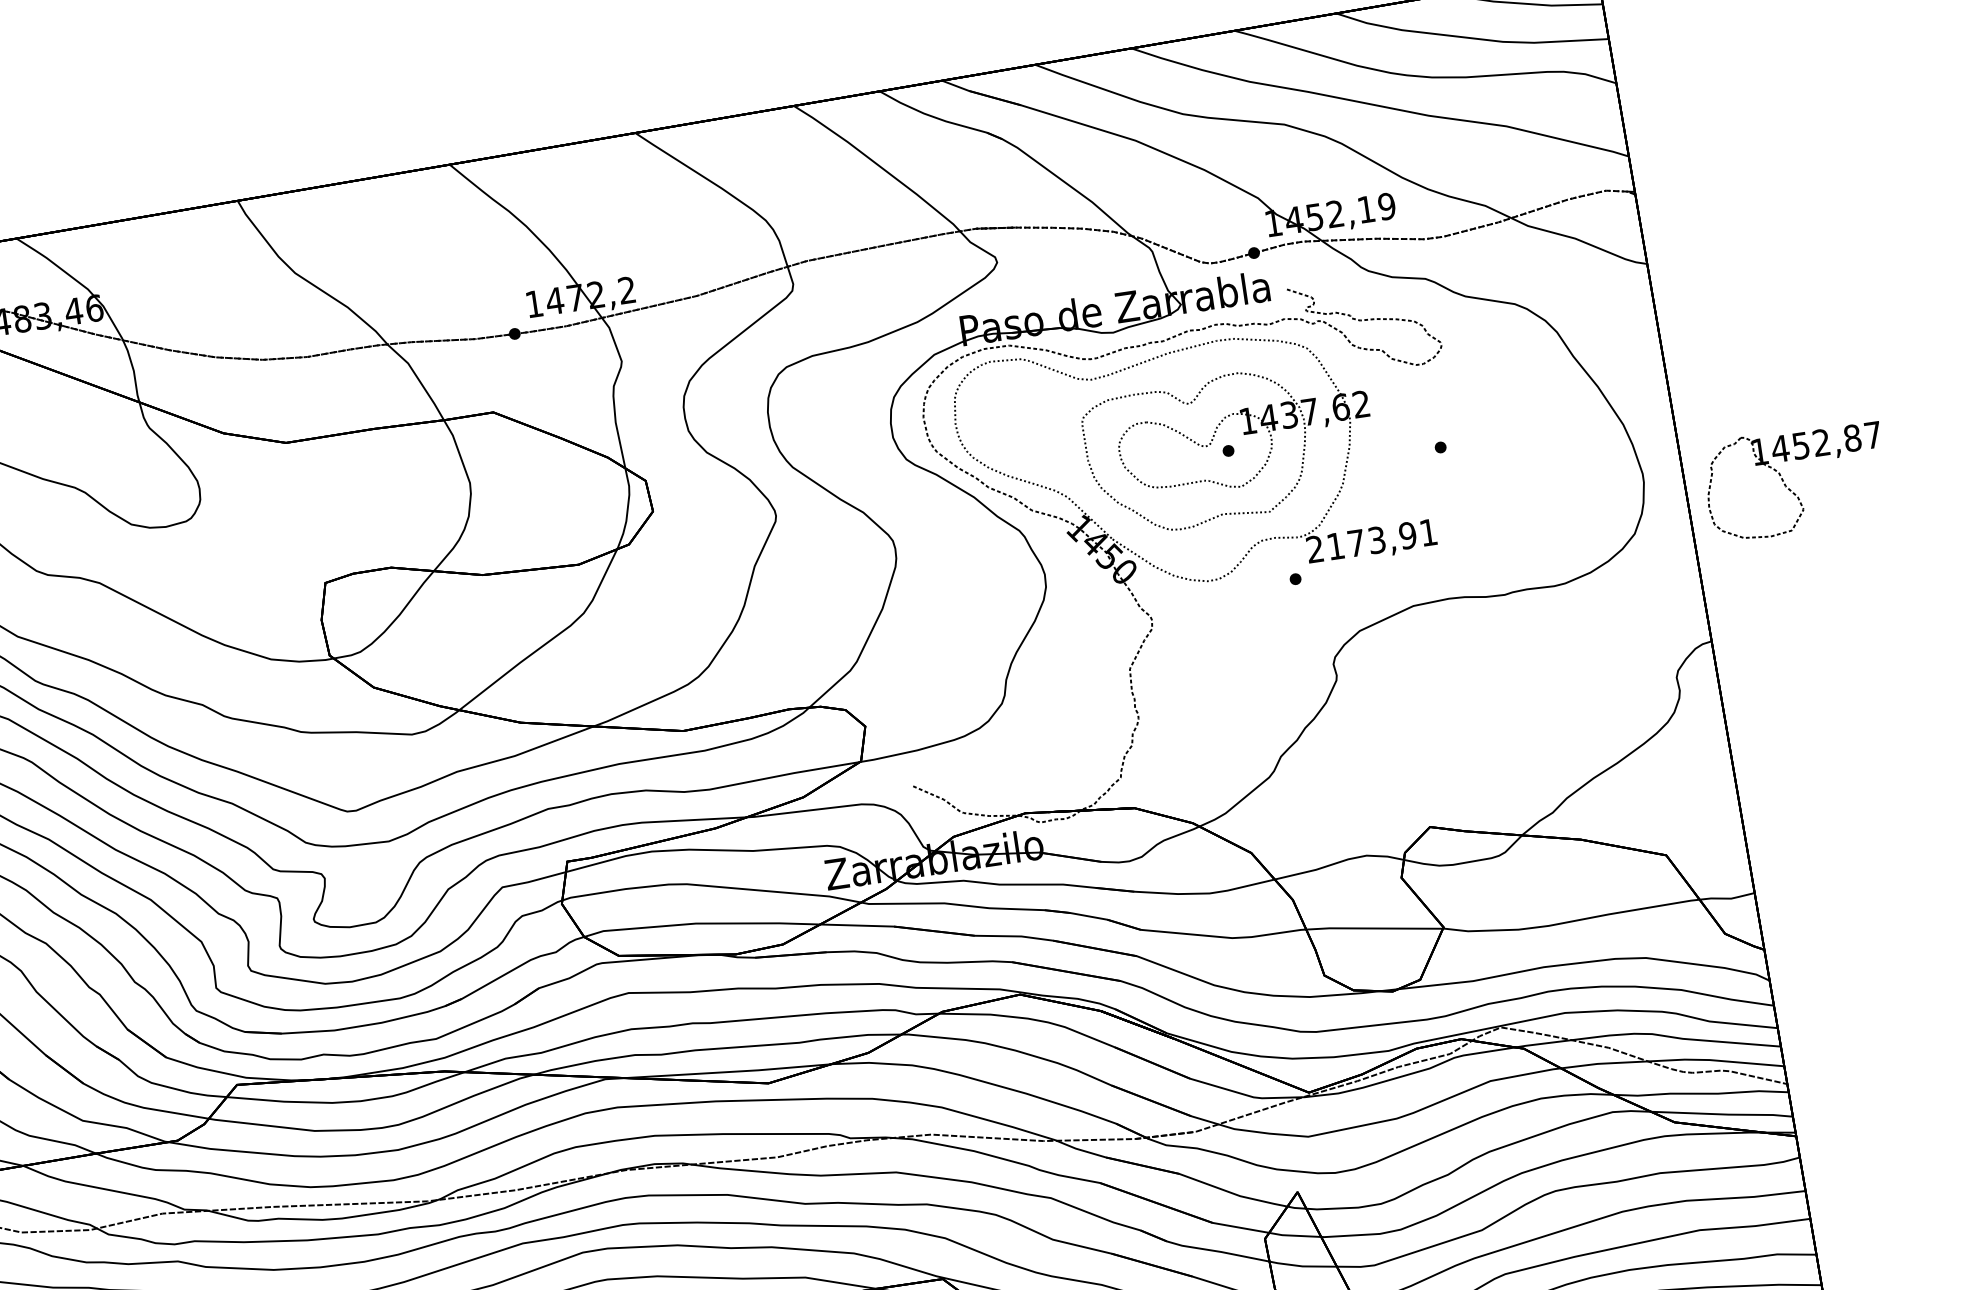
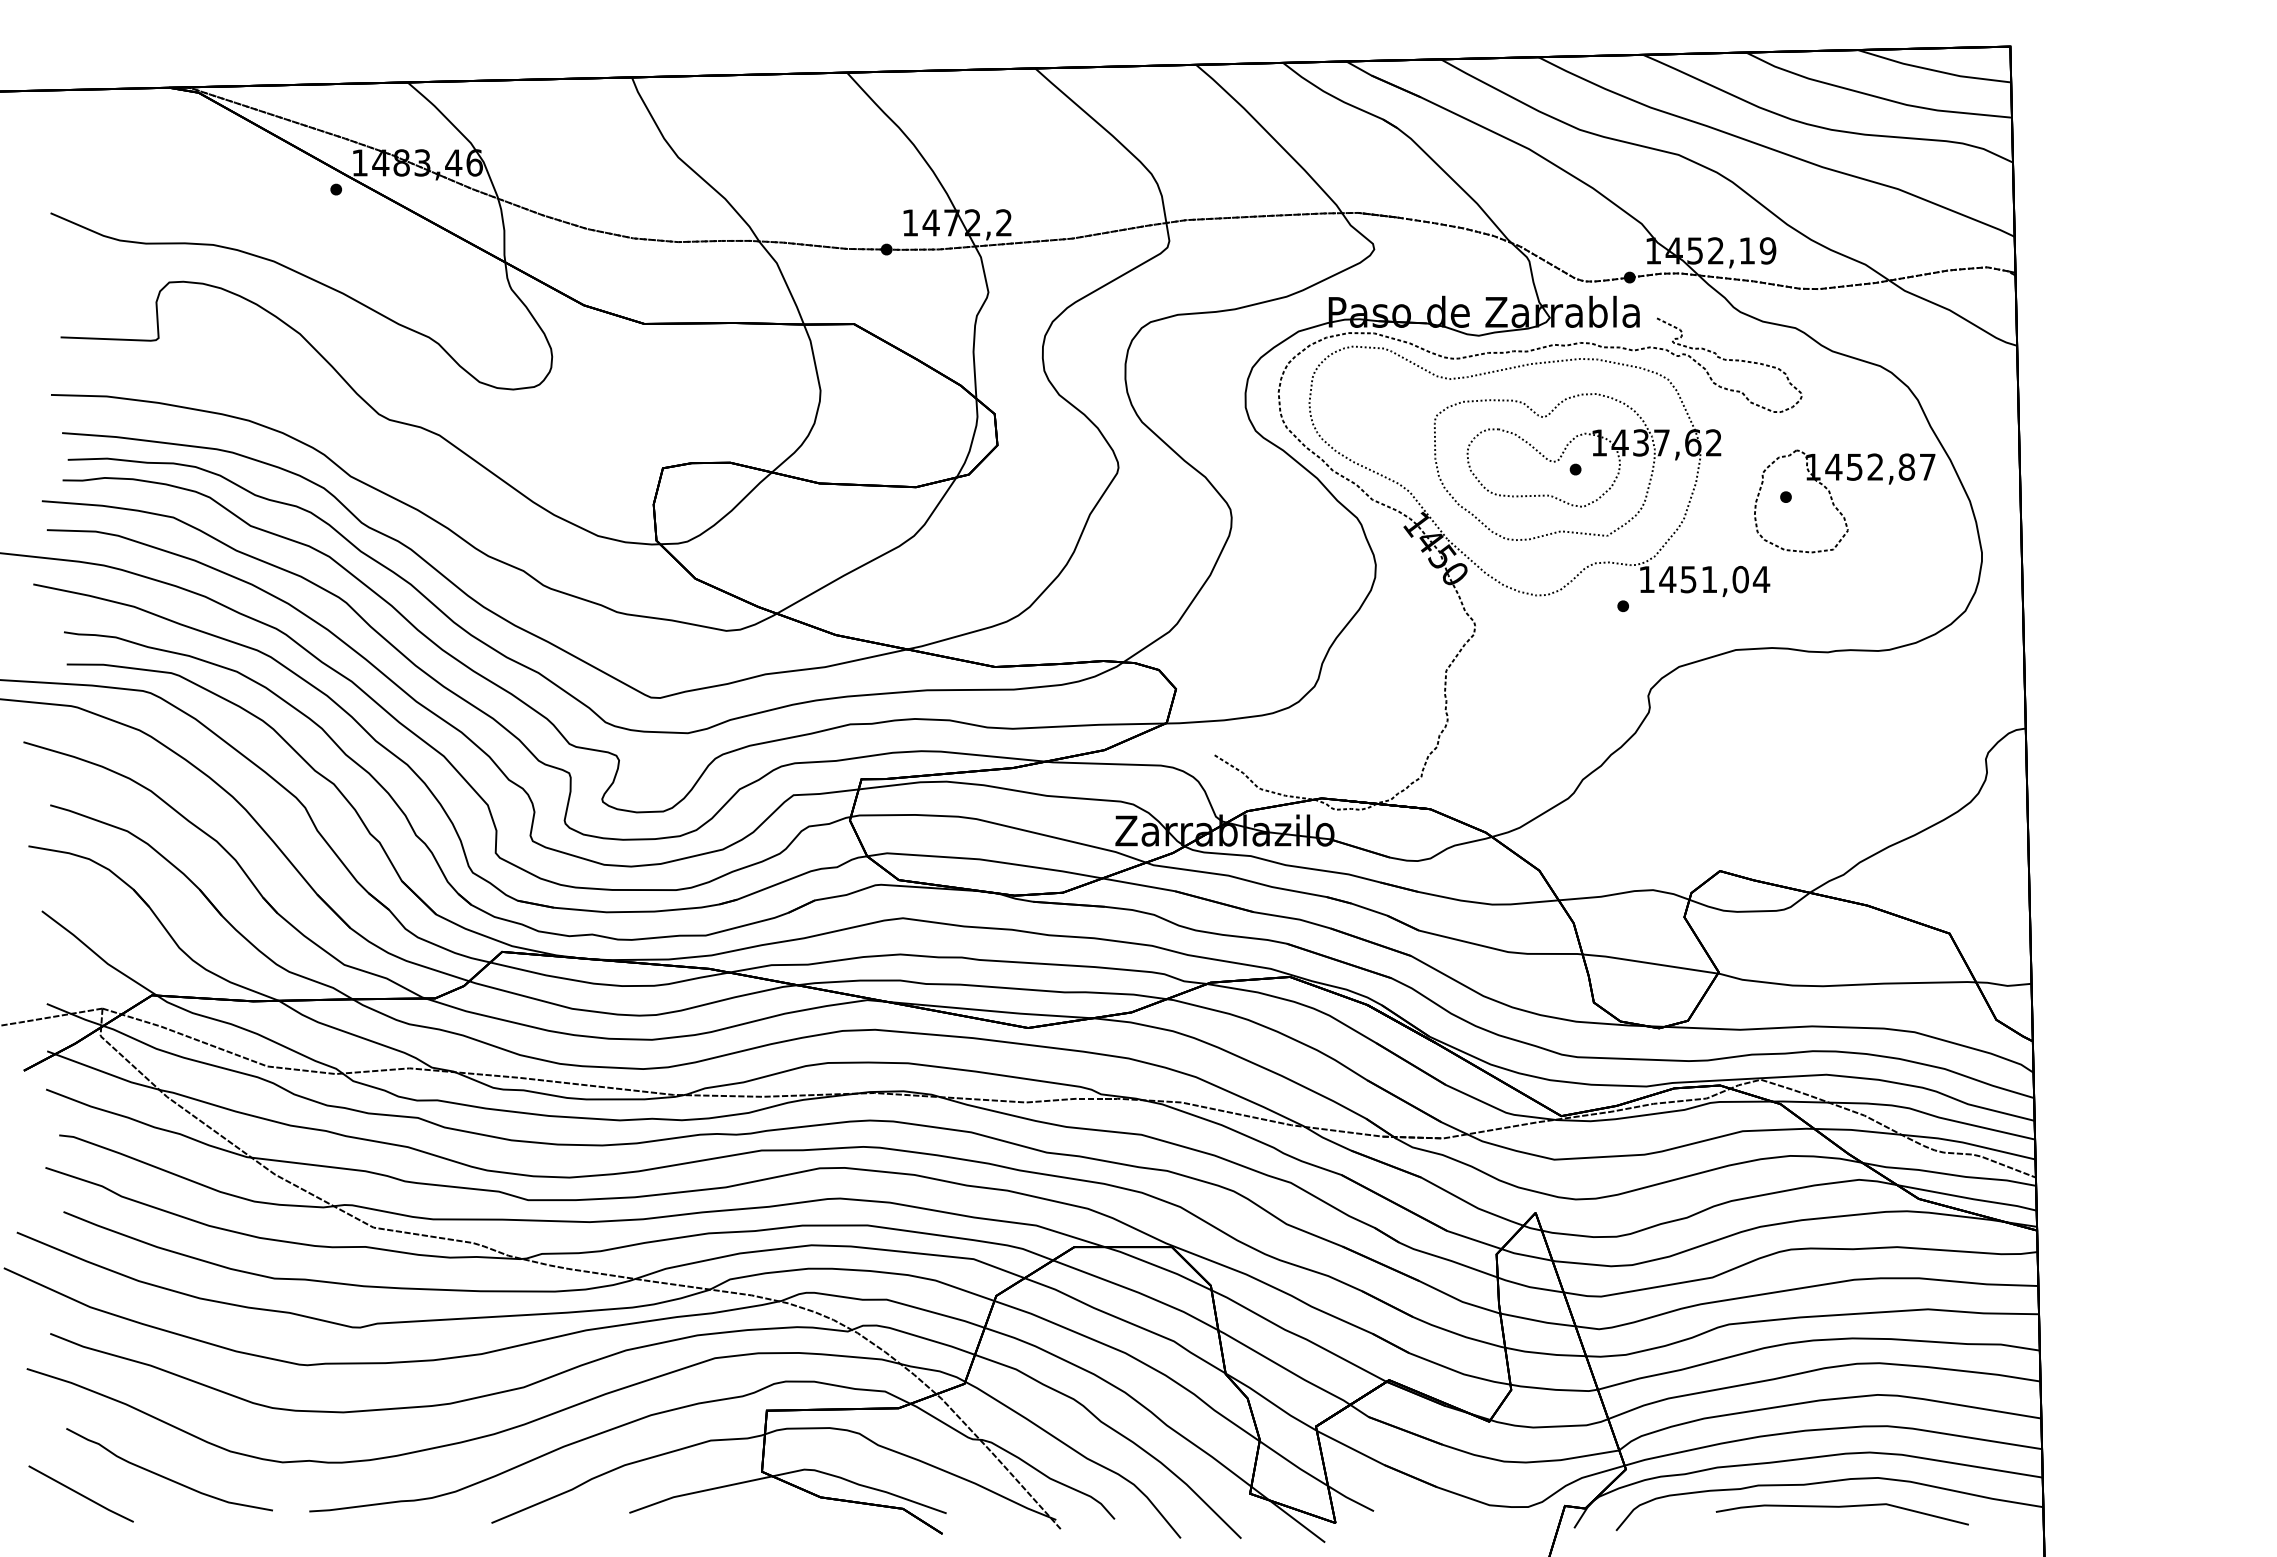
part: (1789, 488) -> (1837, 507), moved
text: (1372, 540) -> (1704, 579), 2173,91 -> 1451,04

